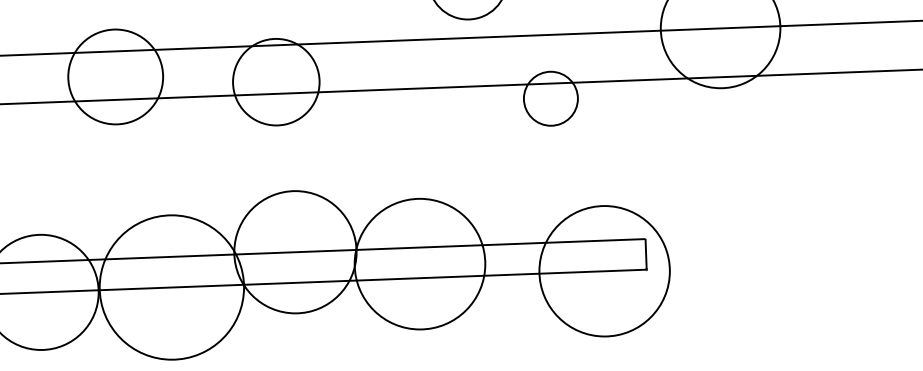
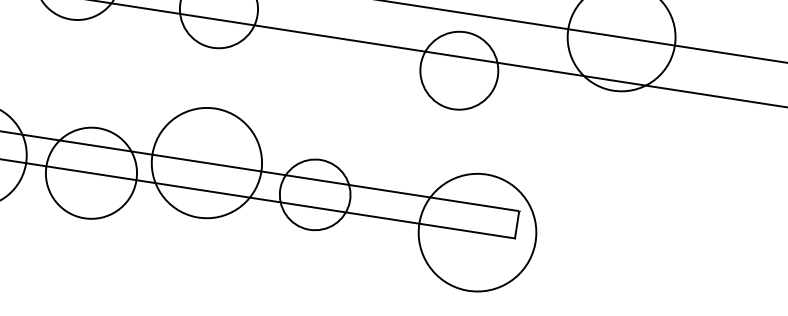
circle: (550, 98) -> (459, 70), size x1.6
circle: (419, 263) -> (314, 194), size x0.6
circle: (171, 287) -> (91, 173), size x0.7

